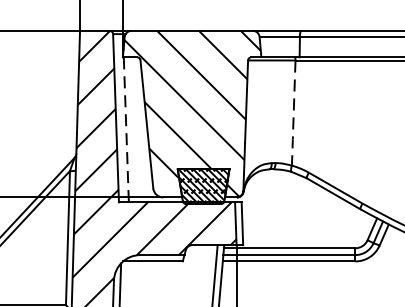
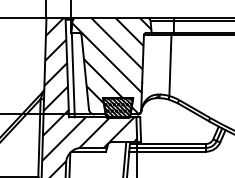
line: (293, 114) -> (170, 66), dashed -> solid
line: (126, 130) -> (73, 75), dashed -> solid

